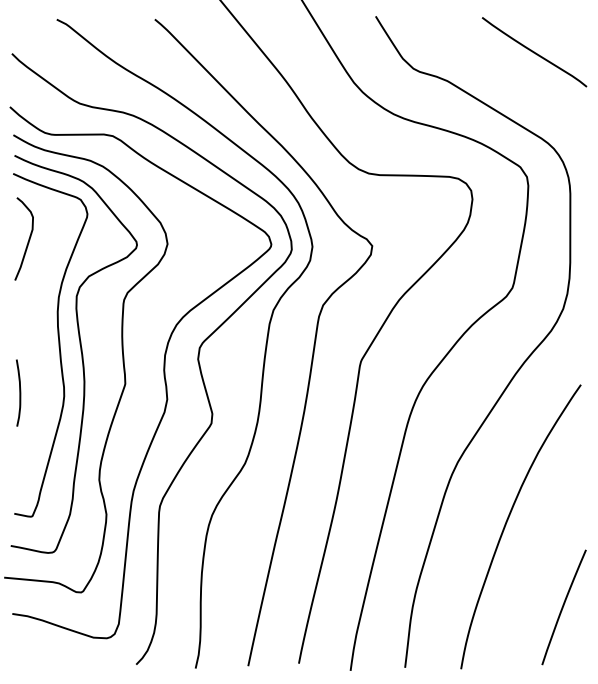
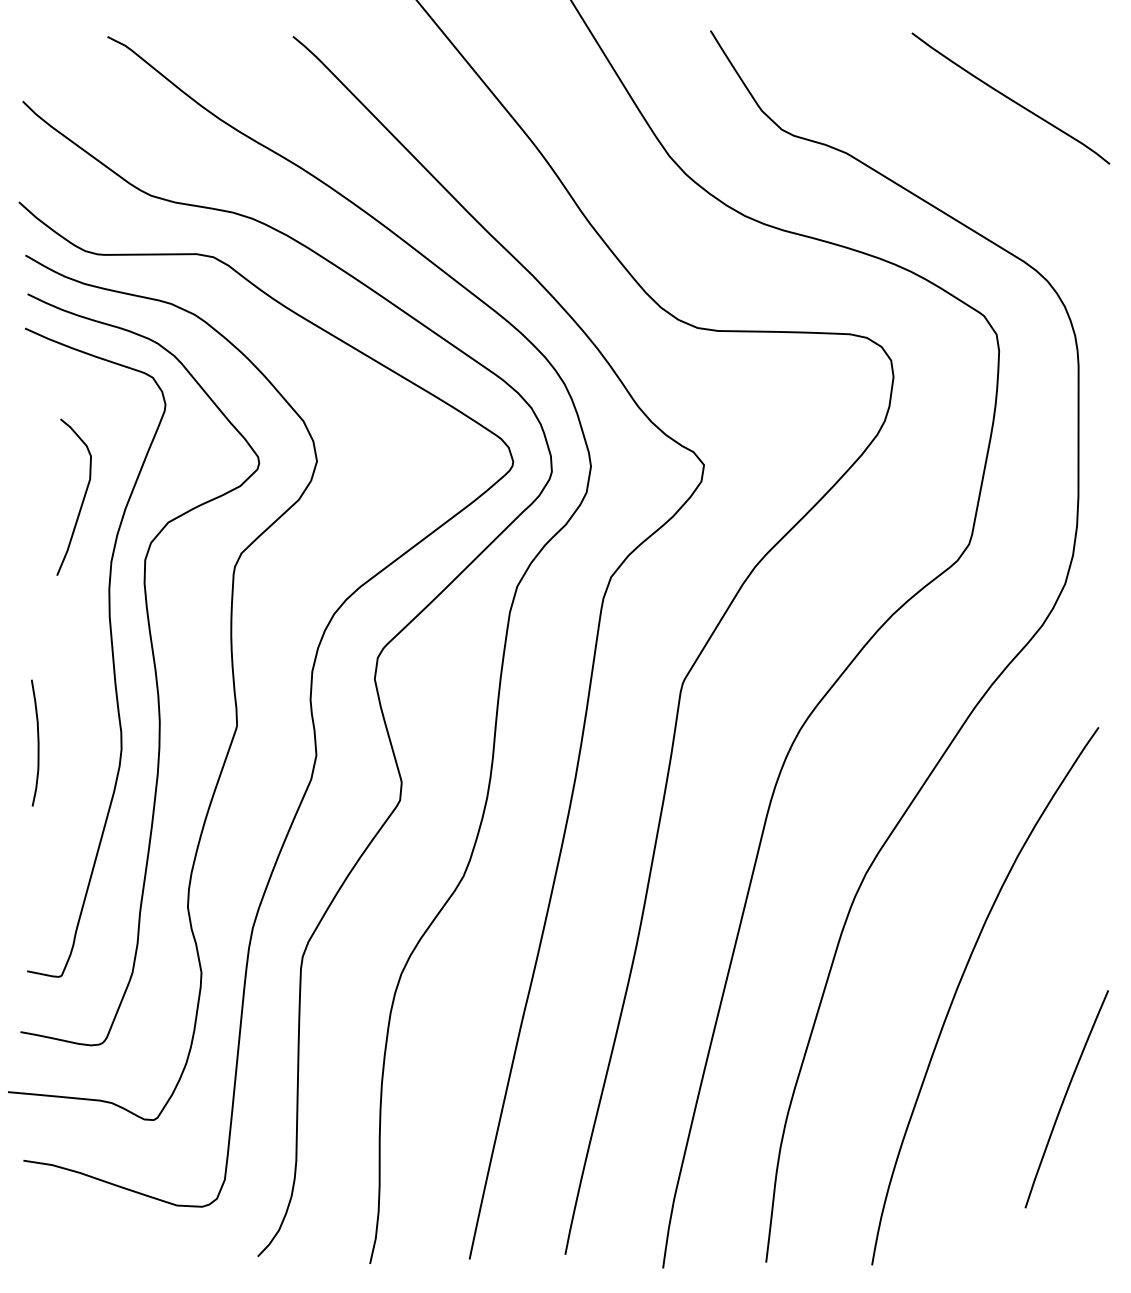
curve: (28, 238) -> (82, 496), moved
curve: (563, 607) -> (1065, 1099), moved

